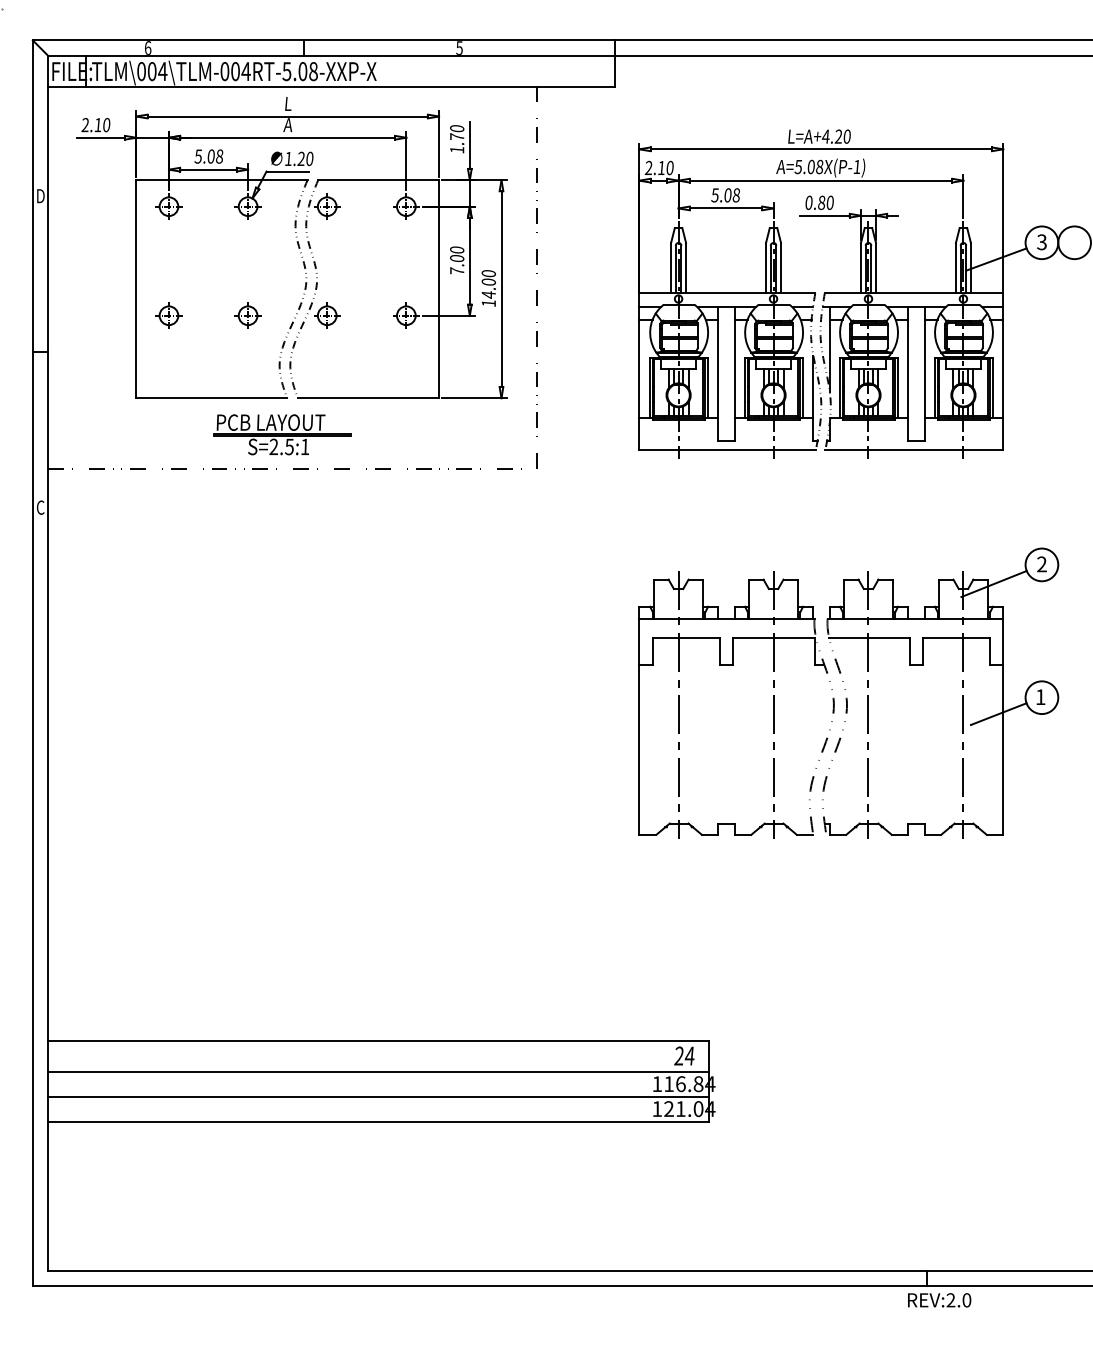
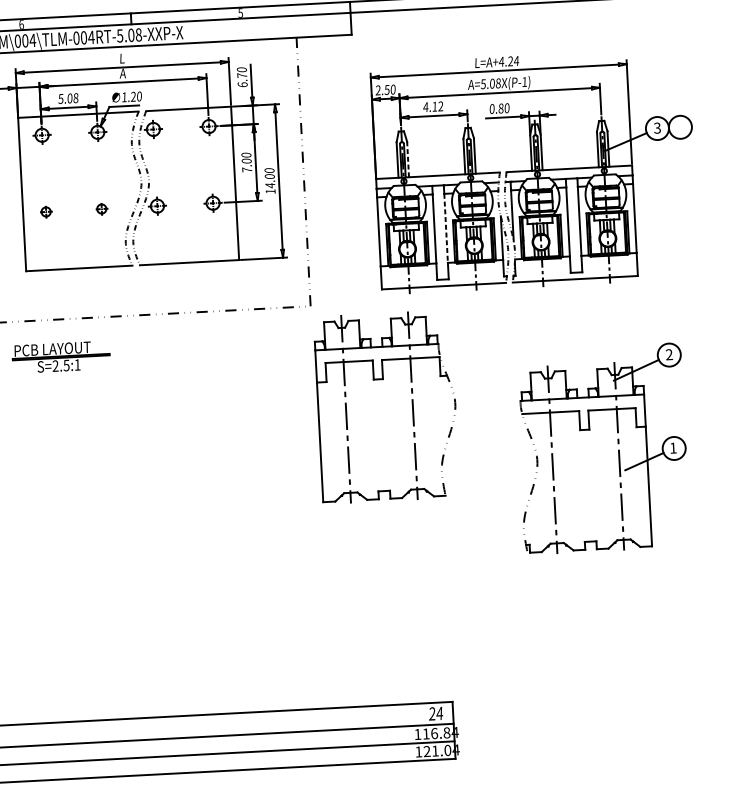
text: (846, 136) -> (516, 60), L=A+4.20 -> L=A+4.24
text: (457, 149) -> (242, 84), 1.70 -> 6.70
text: (661, 168) -> (387, 90), 2.10 -> 2.50
text: (725, 195) -> (433, 106), 5.08 -> 4.12
line: (686, 267) -> (408, 159), solid -> dashed
part: (168, 315) -> (45, 211), size x0.7
part: (247, 315) -> (101, 208), size x0.7
line: (734, 369) -> (445, 228), solid -> dashed
part: (282, 434) -> (61, 357), moved
part: (773, 704) -> (412, 405), moved

